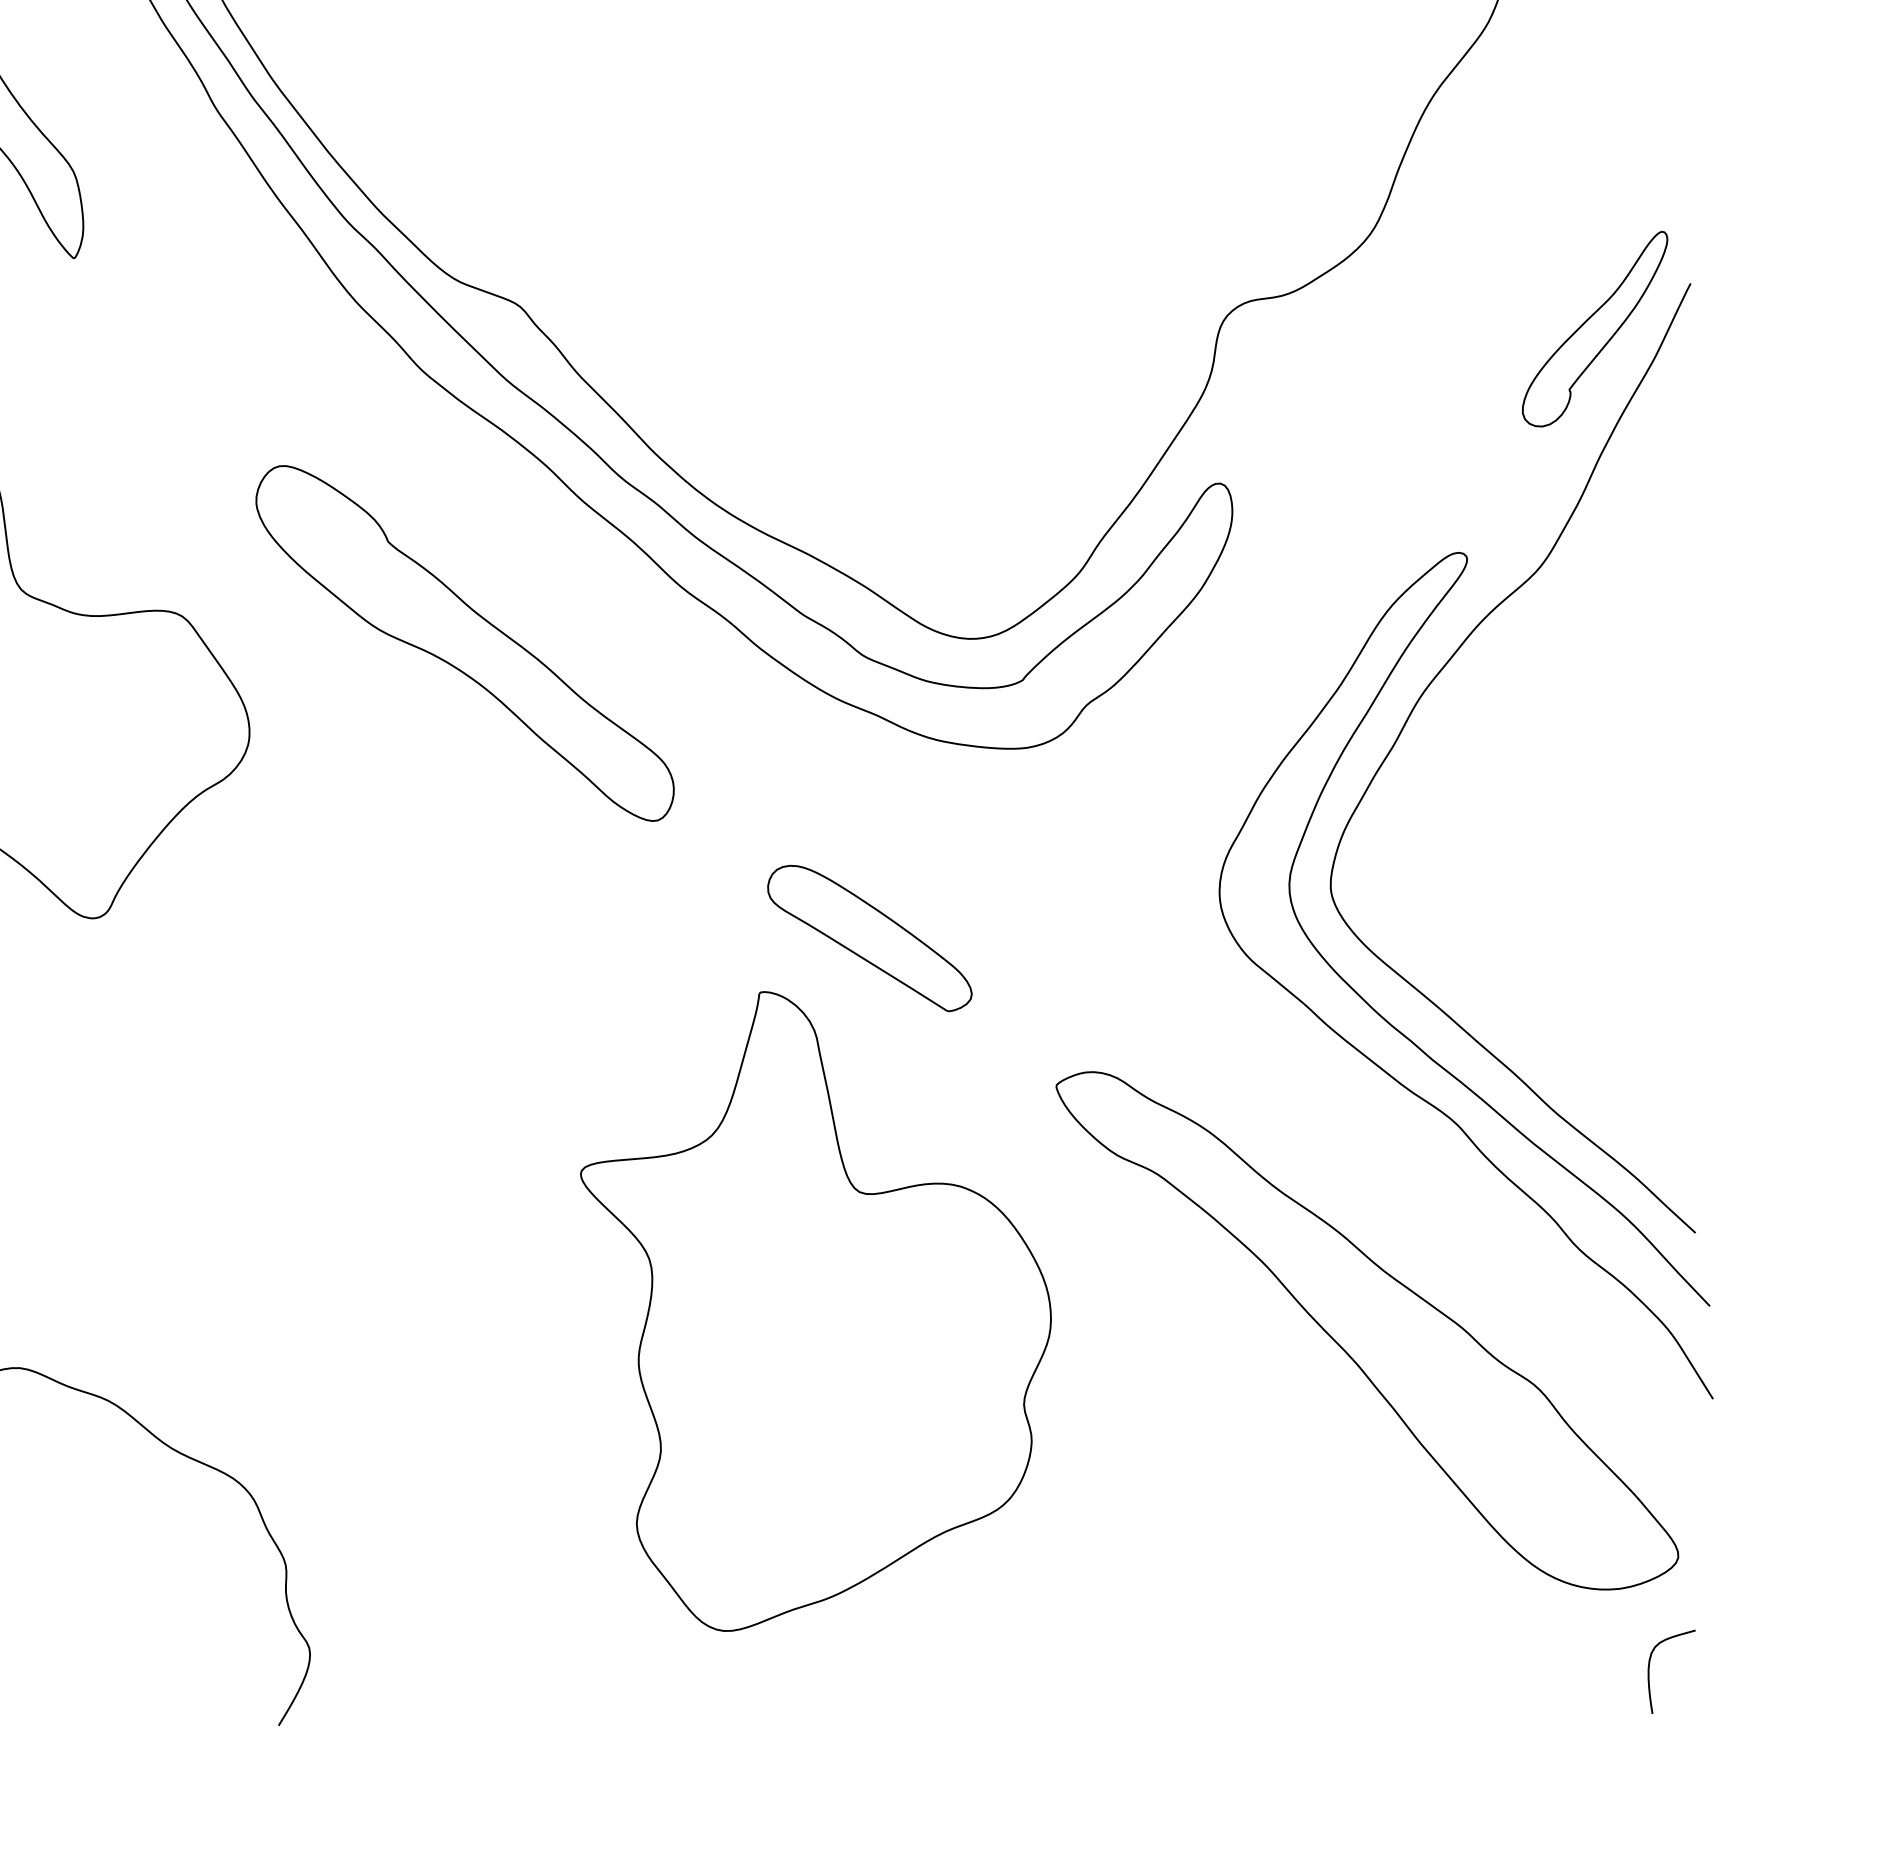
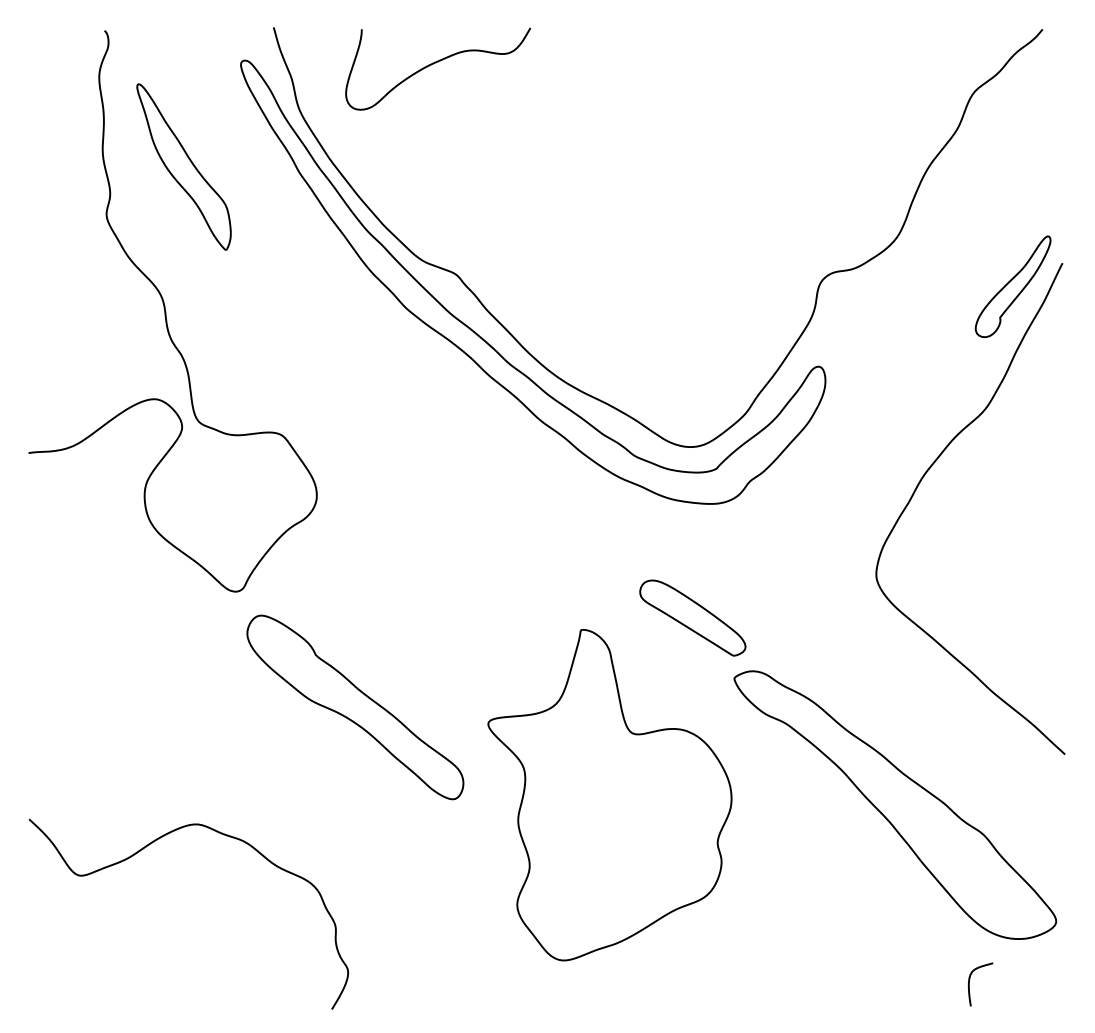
part: (465, 643) -> (355, 707), moved
part: (869, 937) -> (692, 617), moved
curve: (1408, 1035) -> (916, 652), removed
curve: (1649, 1671) -> (969, 984), moved

